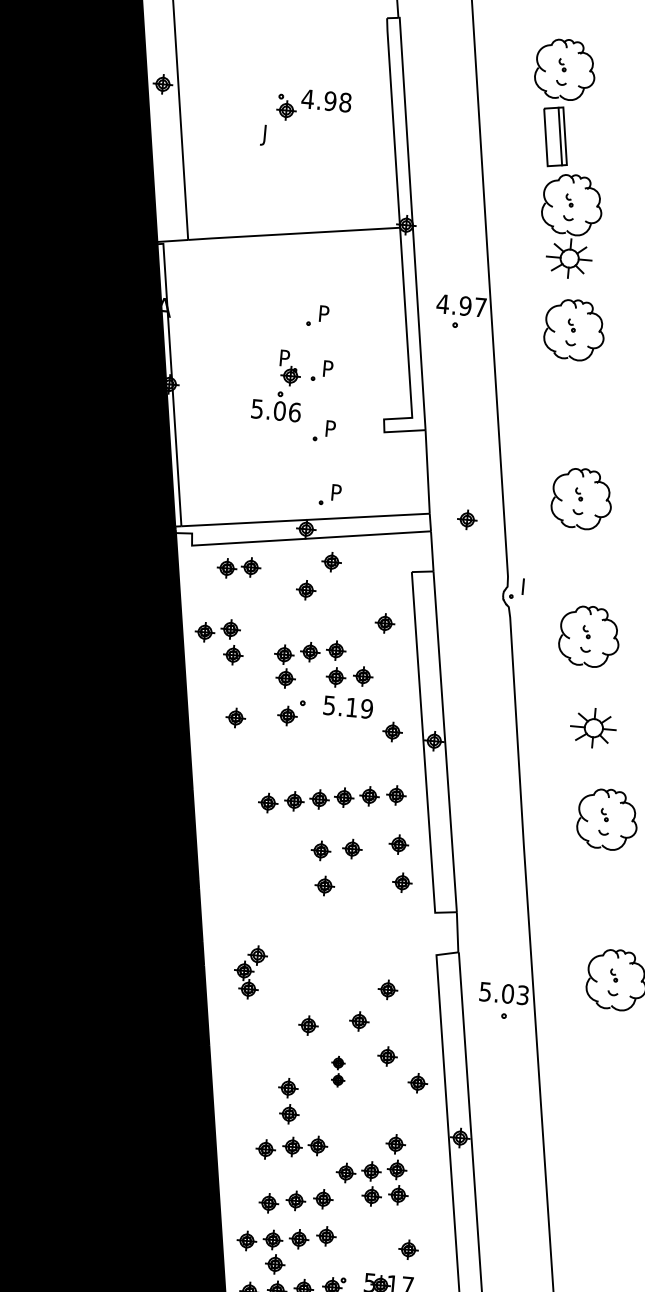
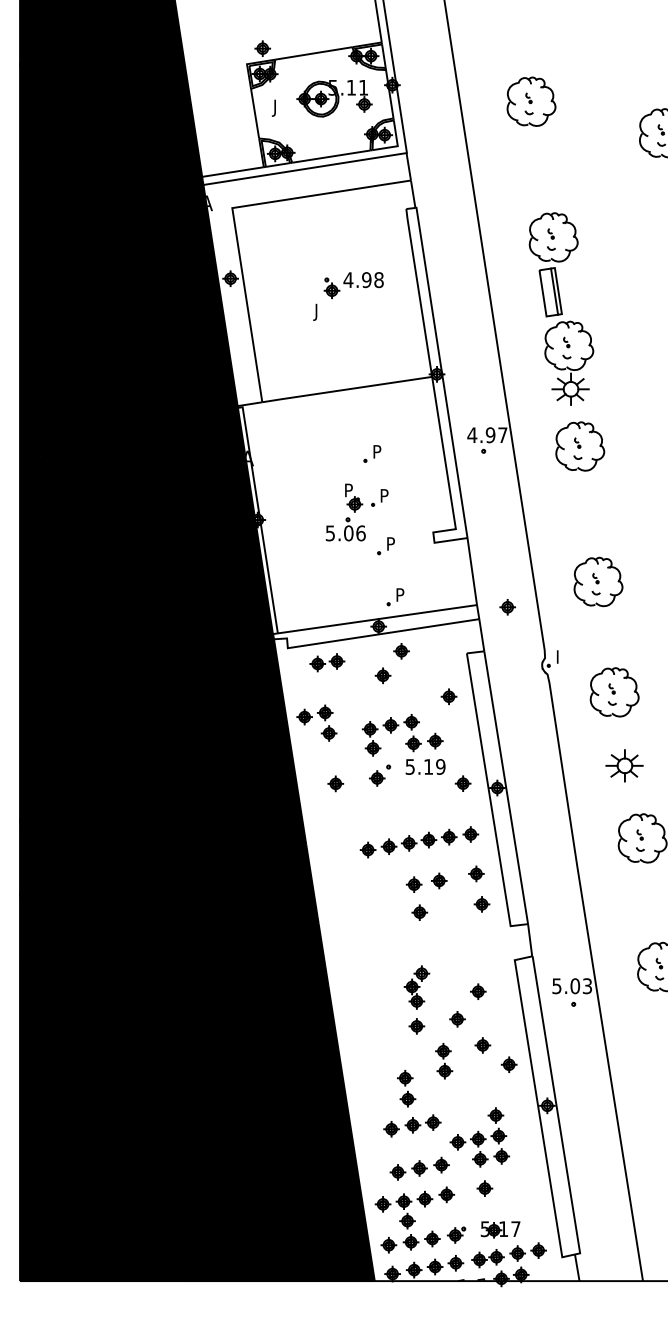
part: (249, 972) -> (416, 987), moved
part: (338, 1071) -> (444, 1061), size x1.43
part: (408, 1249) -> (484, 1188), moved

